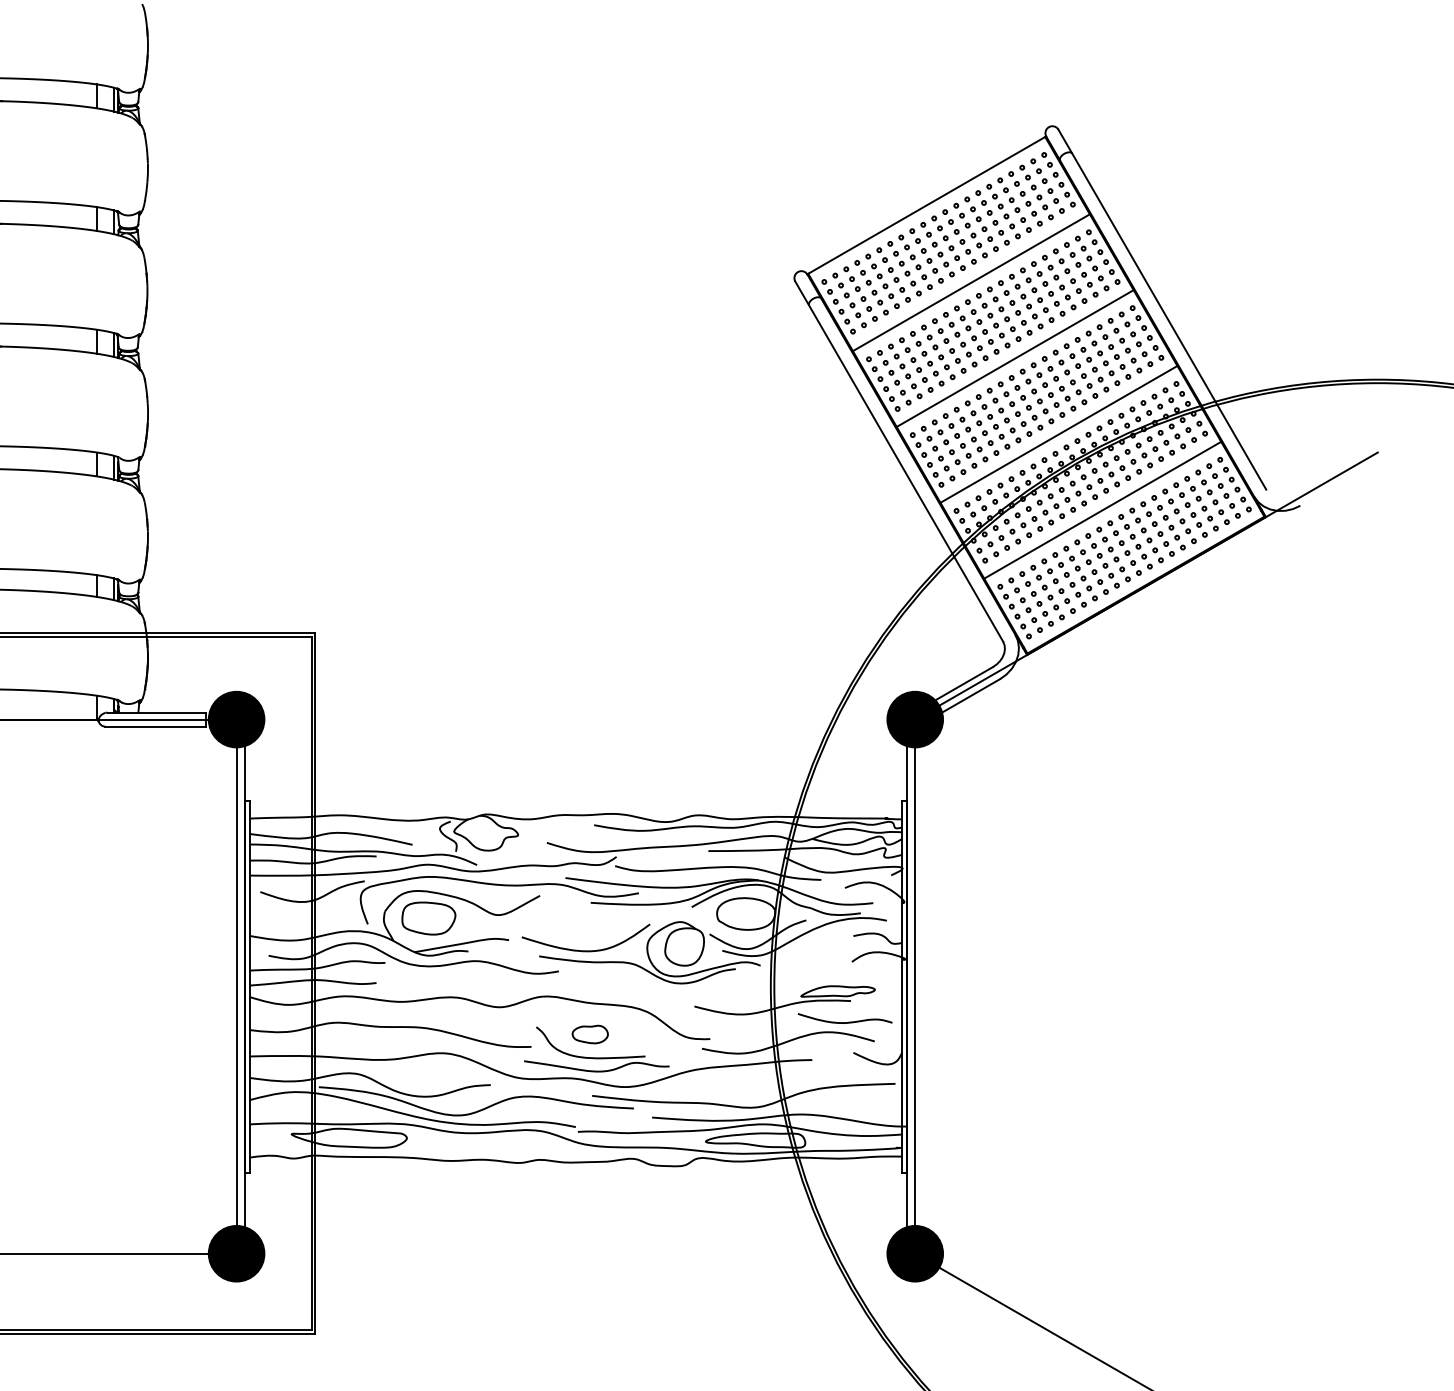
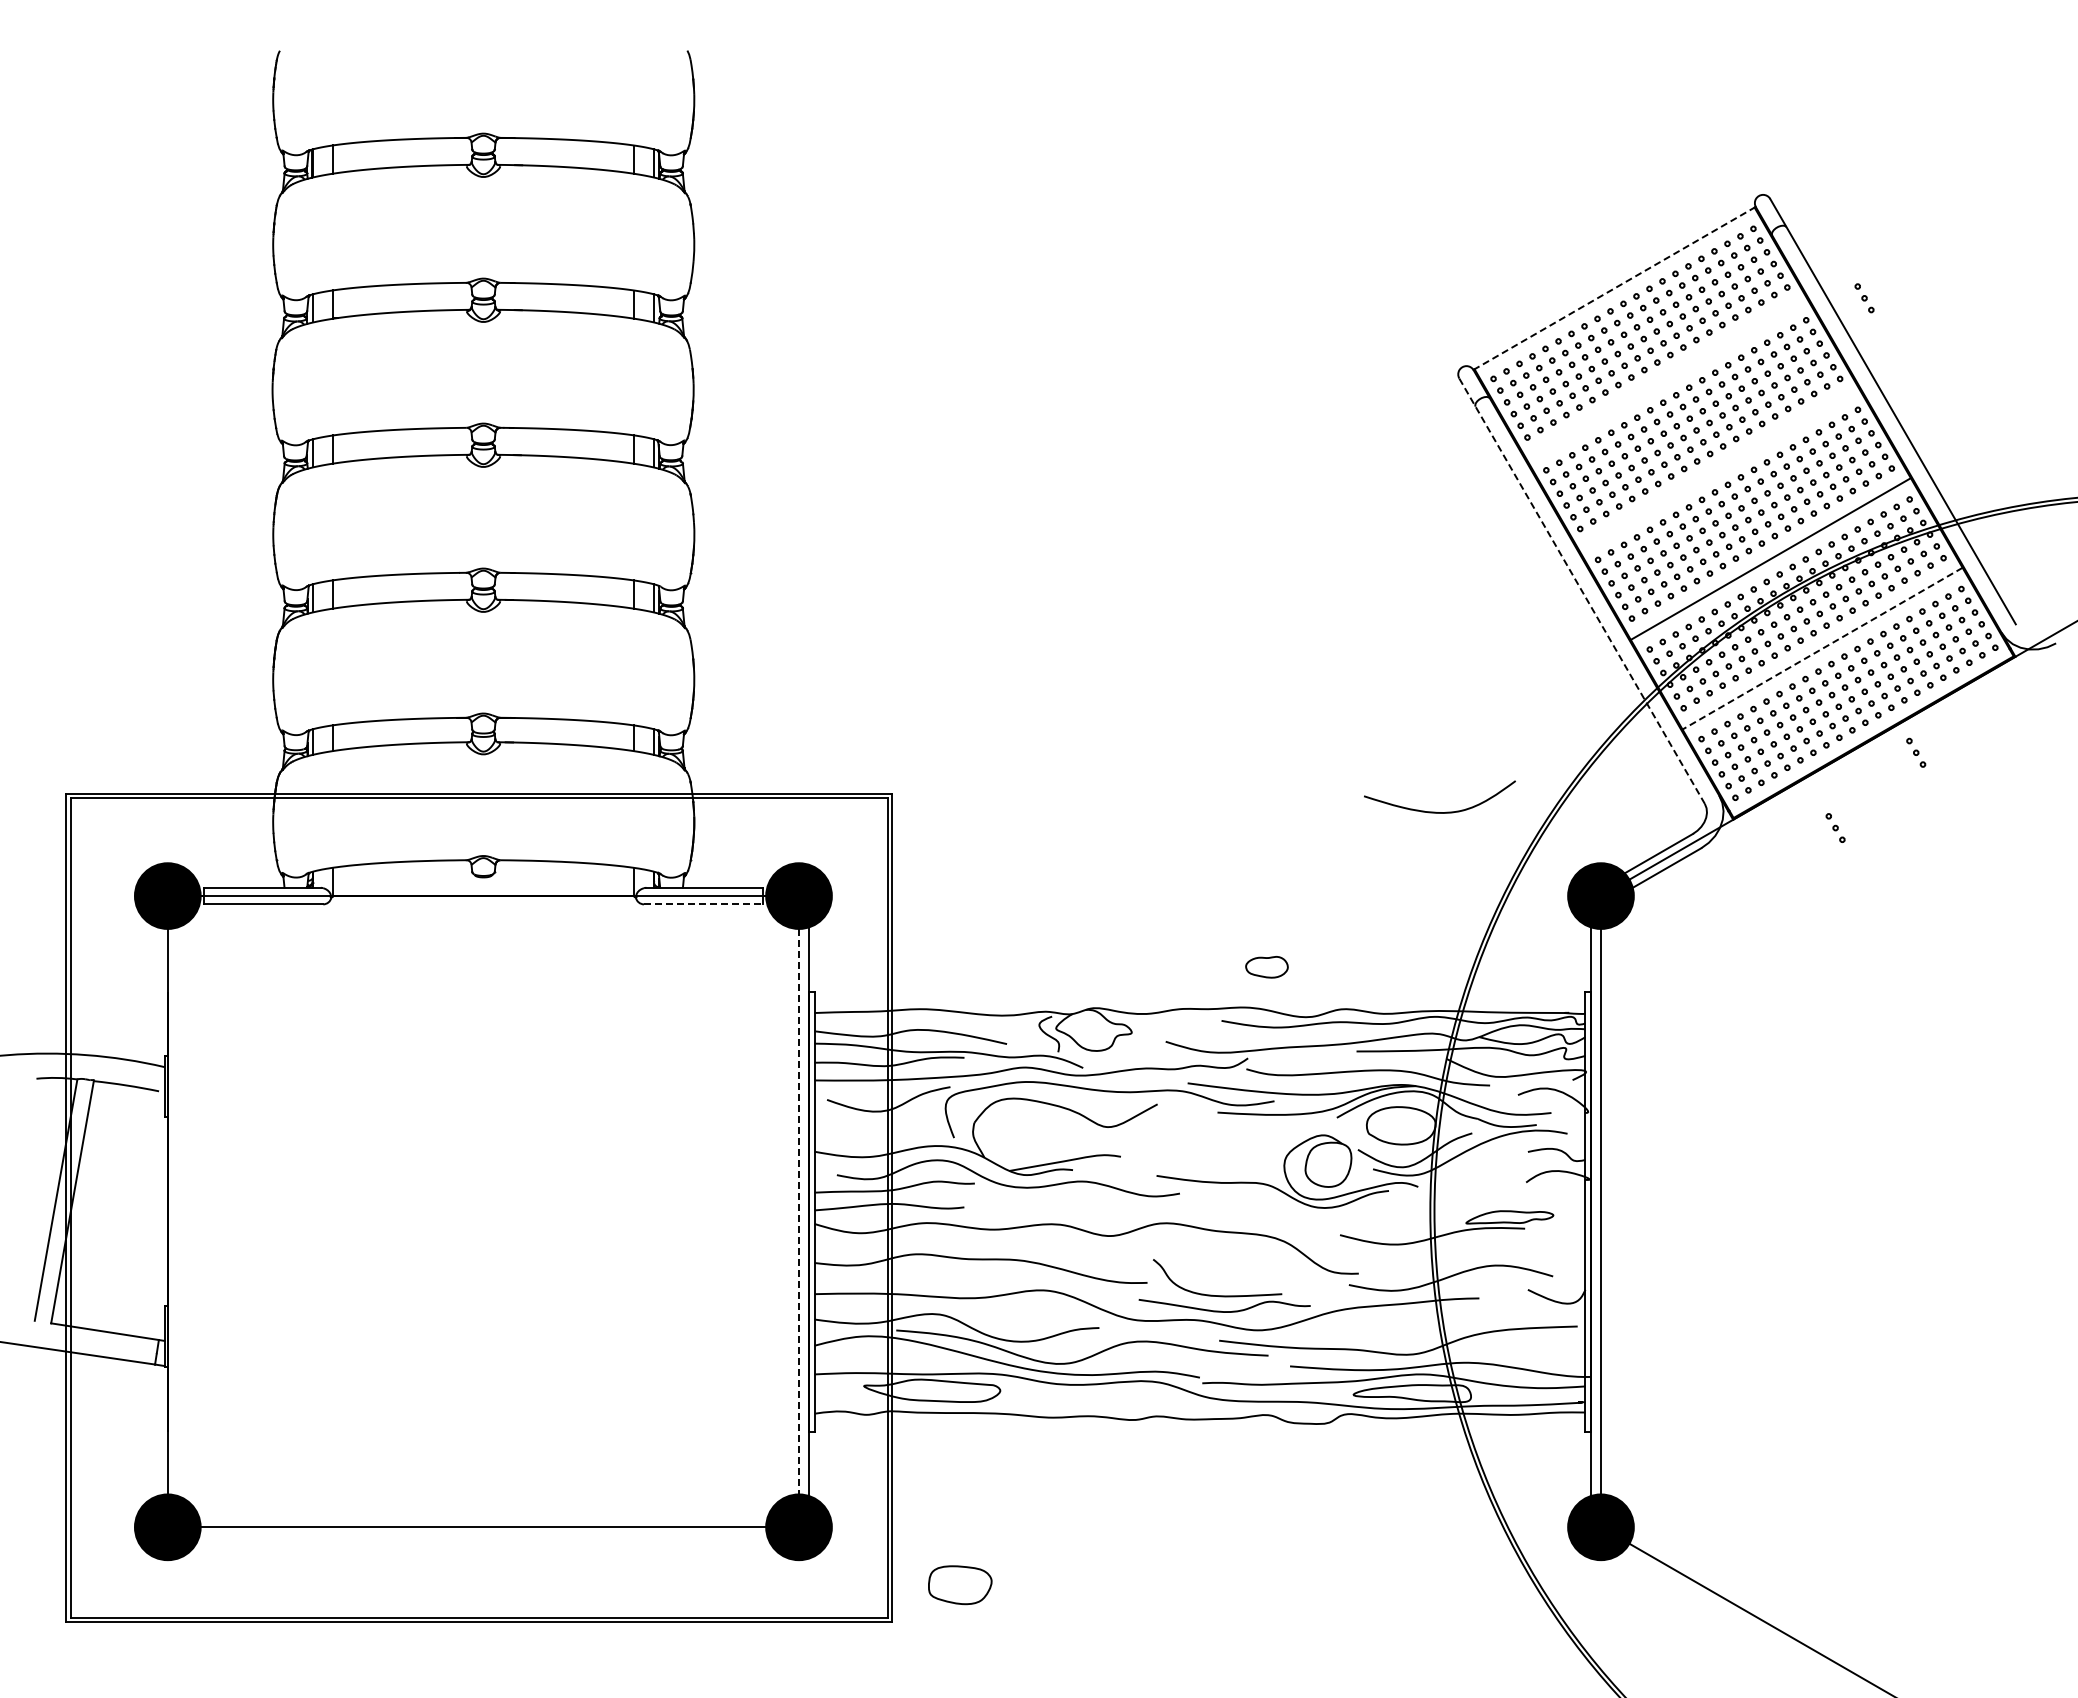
line: (926, 205) -> (1614, 288), solid -> dashed
part: (1138, 213) -> (1864, 298), added
line: (971, 282) -> (1667, 379), removed
line: (1015, 358) -> (1719, 469), removed
line: (899, 461) -> (1582, 591), solid -> dashed
line: (1102, 510) -> (1822, 648), solid -> dashed
part: (1182, 598) -> (1916, 752), added
part: (1113, 661) -> (1835, 827), added
line: (155, 726) -> (703, 904), solid -> dashed
part: (429, 918) -> (960, 1585), moved
curve: (582, 950) -> (1435, 811), moved
line: (237, 986) -> (799, 1211), solid -> dashed
curve: (845, 1022) -> (1518, 1253), removed
part: (589, 1034) -> (1266, 967), moved

